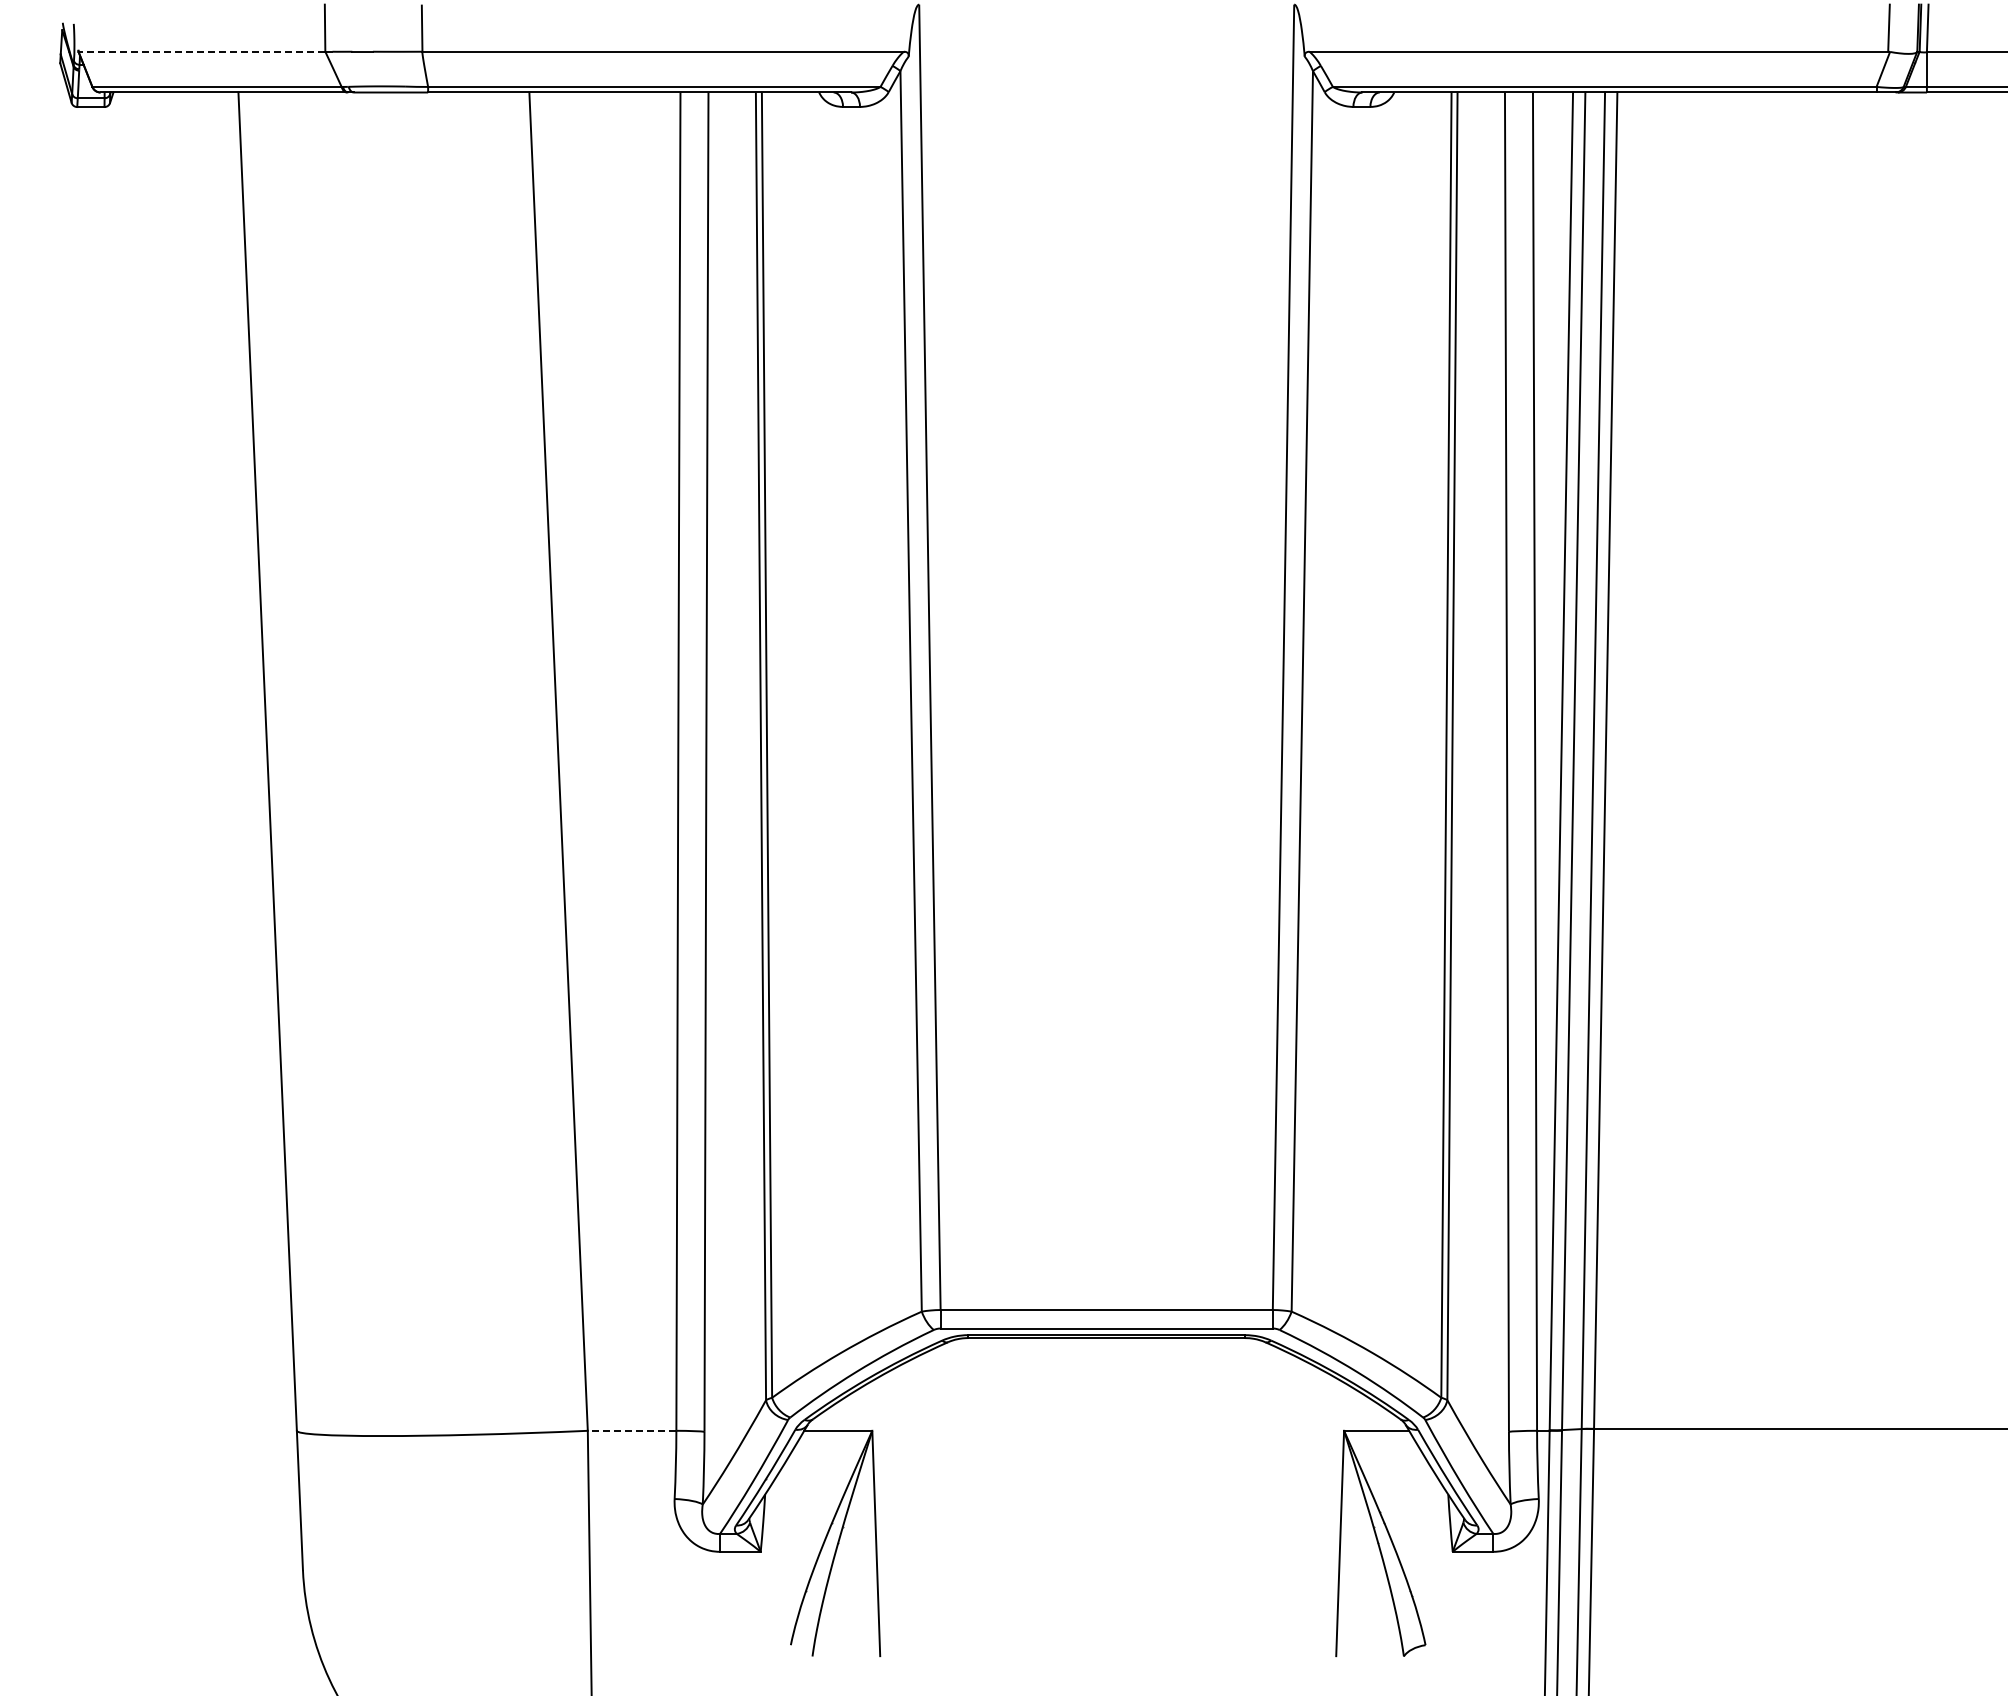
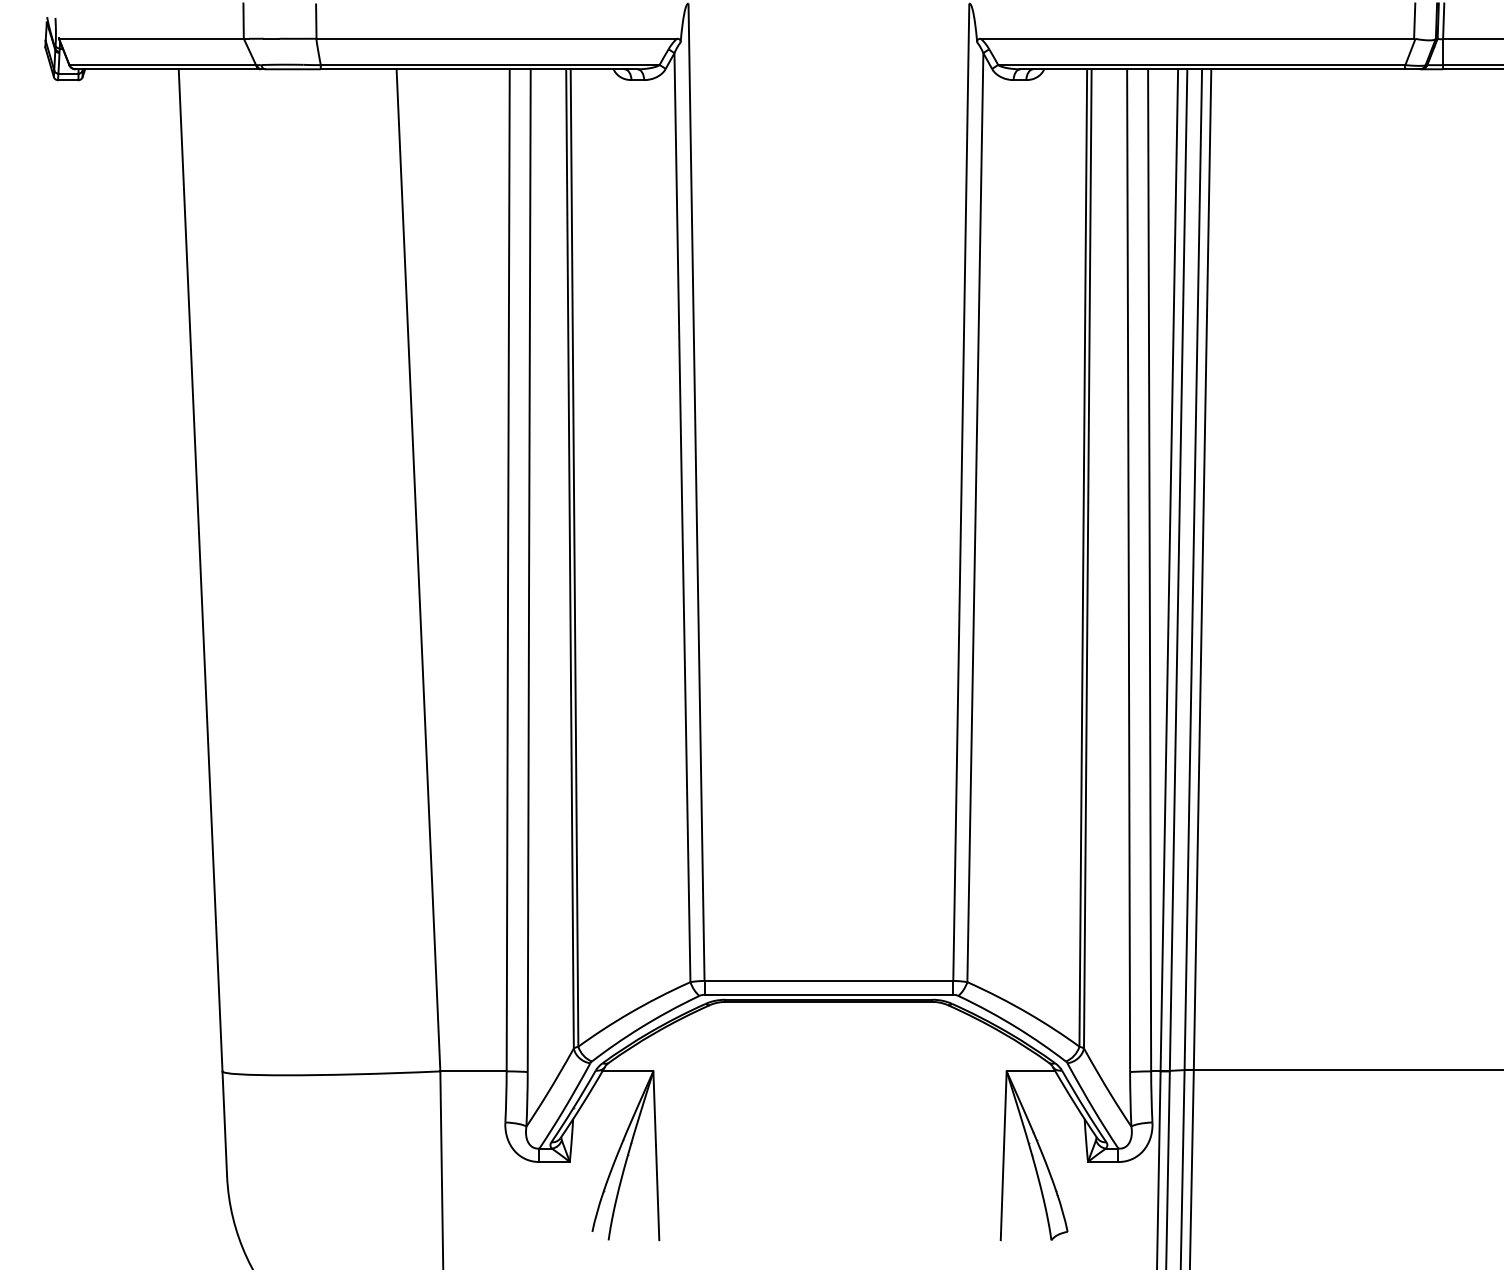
line: (201, 51) -> (151, 38), dashed -> solid
line: (631, 1430) -> (473, 1071), dashed -> solid

